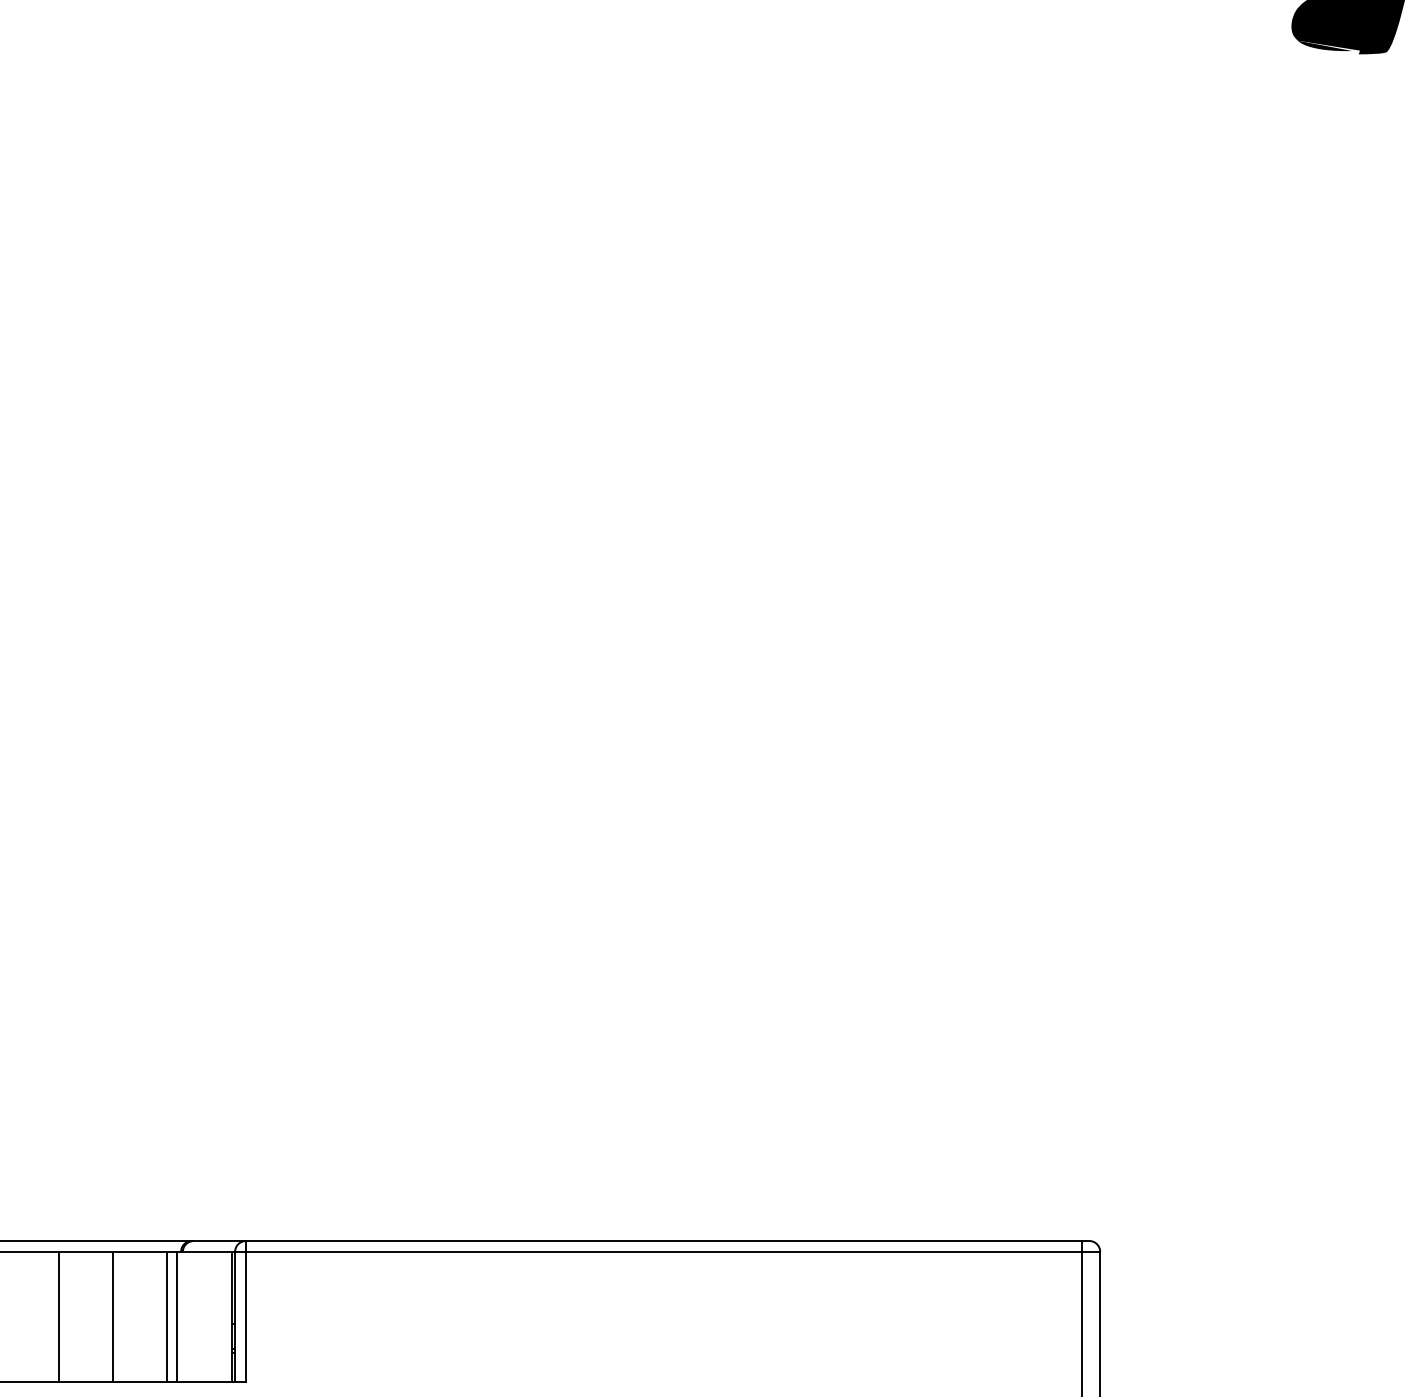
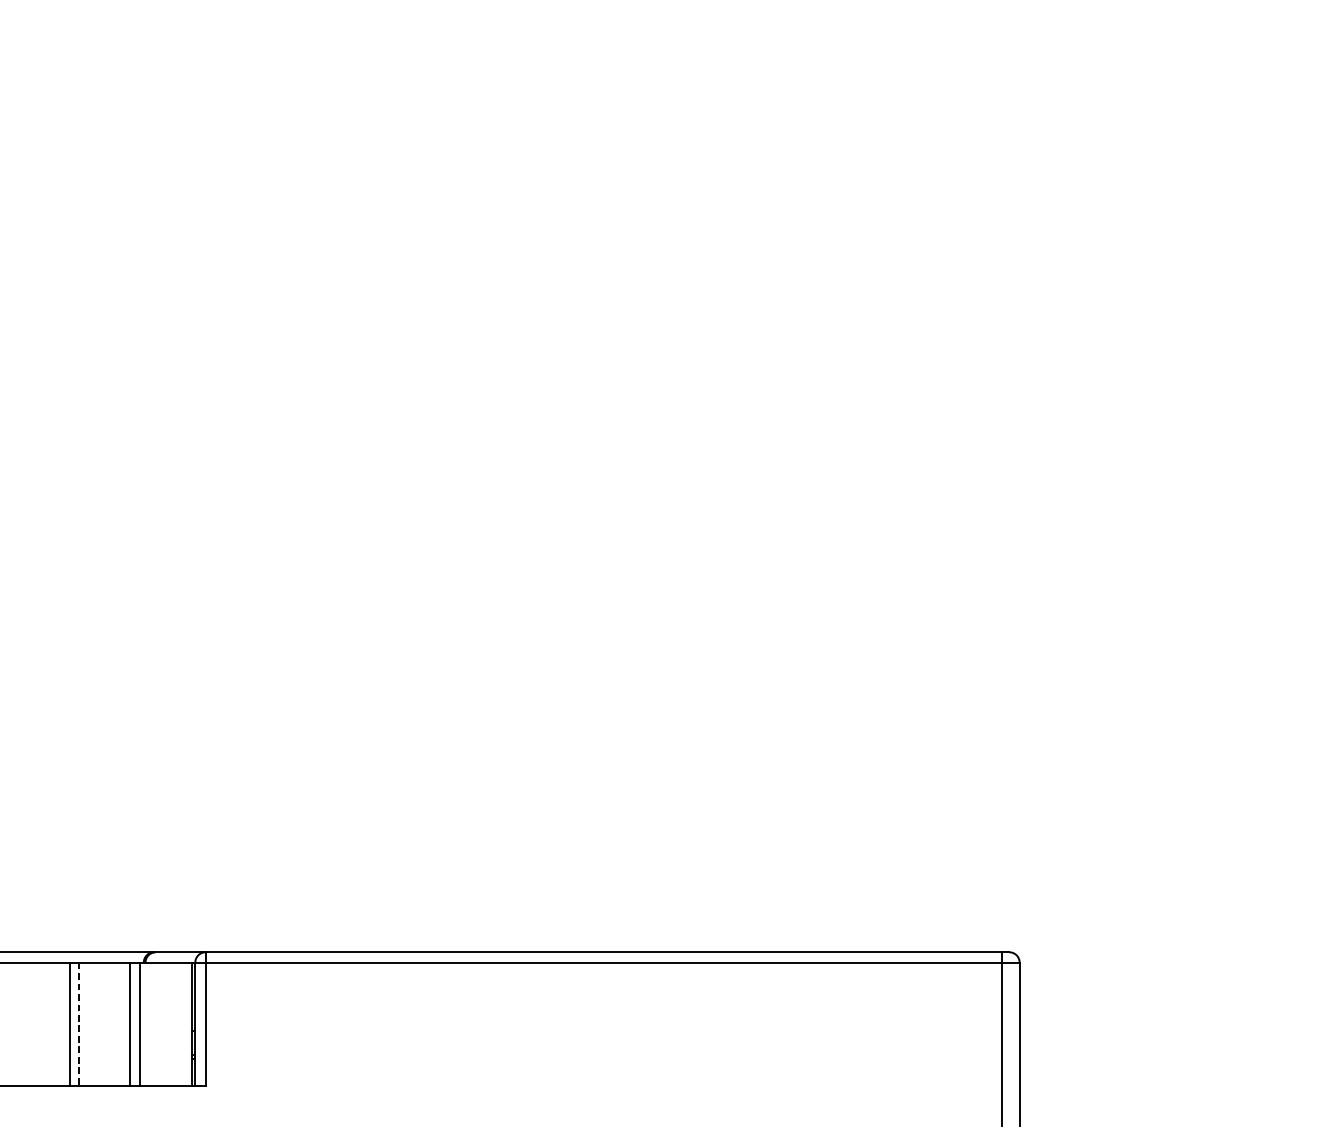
line: (58, 1316) -> (69, 1024), moved
line: (112, 1316) -> (78, 1024), solid -> dashed

